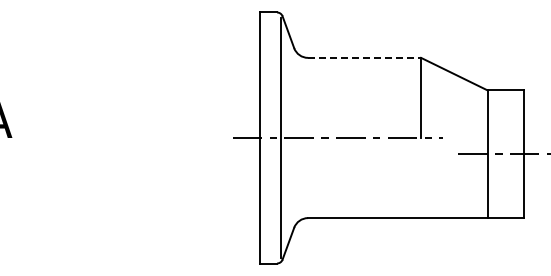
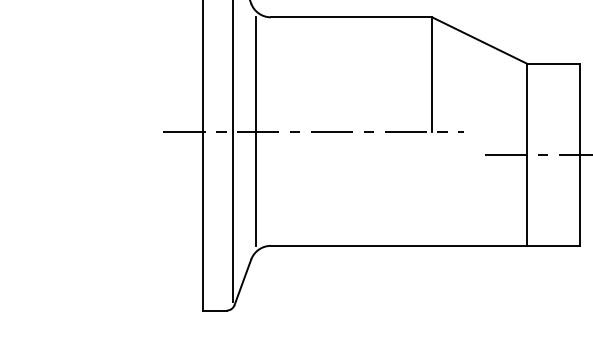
line: (364, 57) -> (351, 16), dashed -> solid
line: (297, 137) -> (255, 130), added

